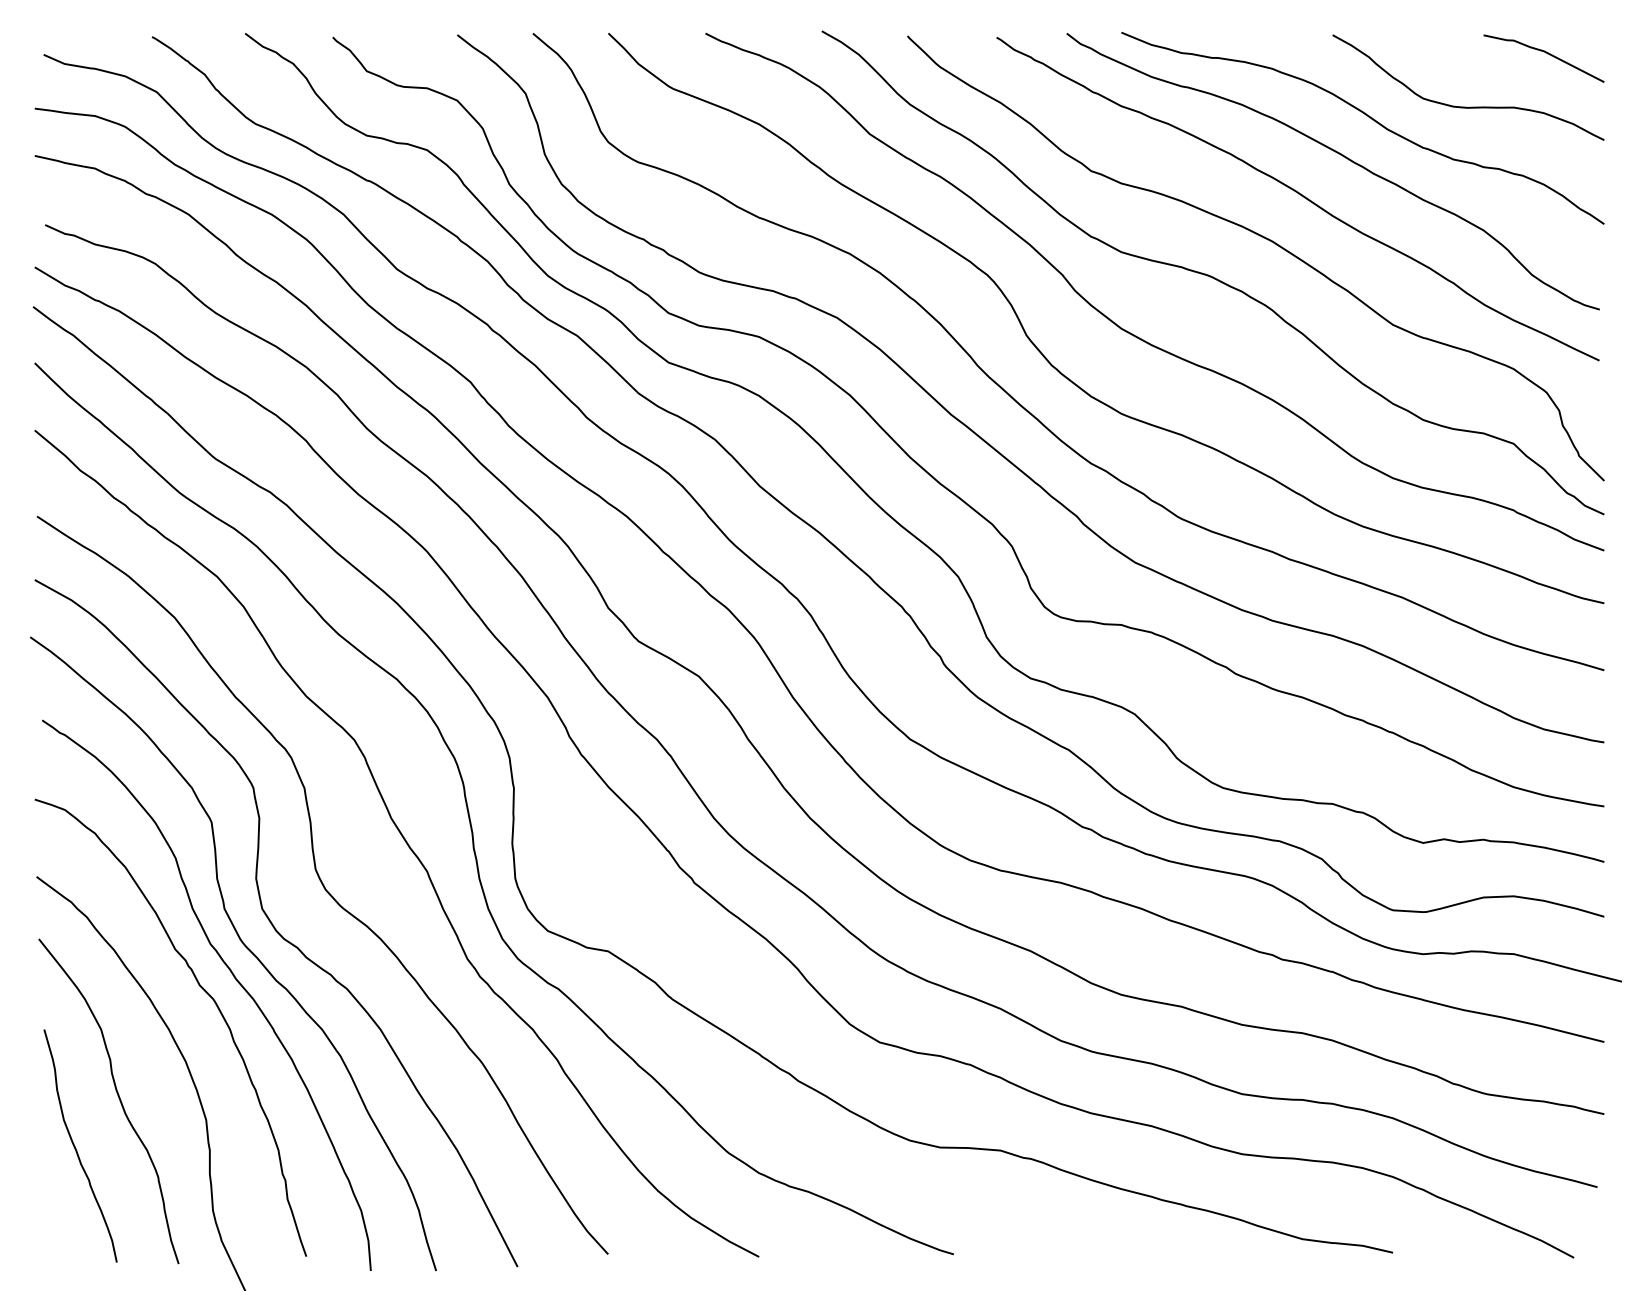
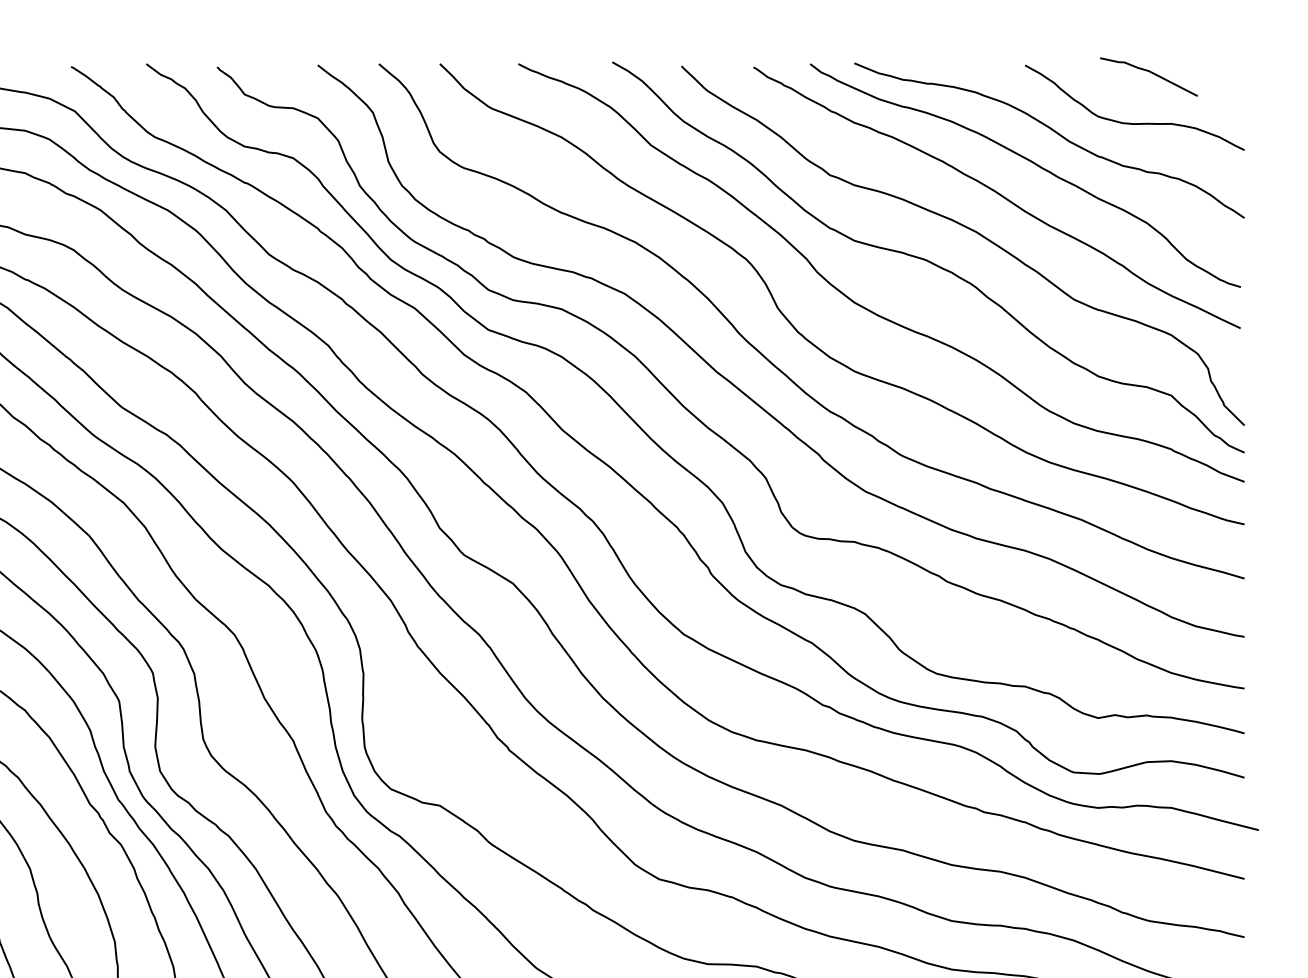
curve: (1545, 53) -> (1150, 72), moved

